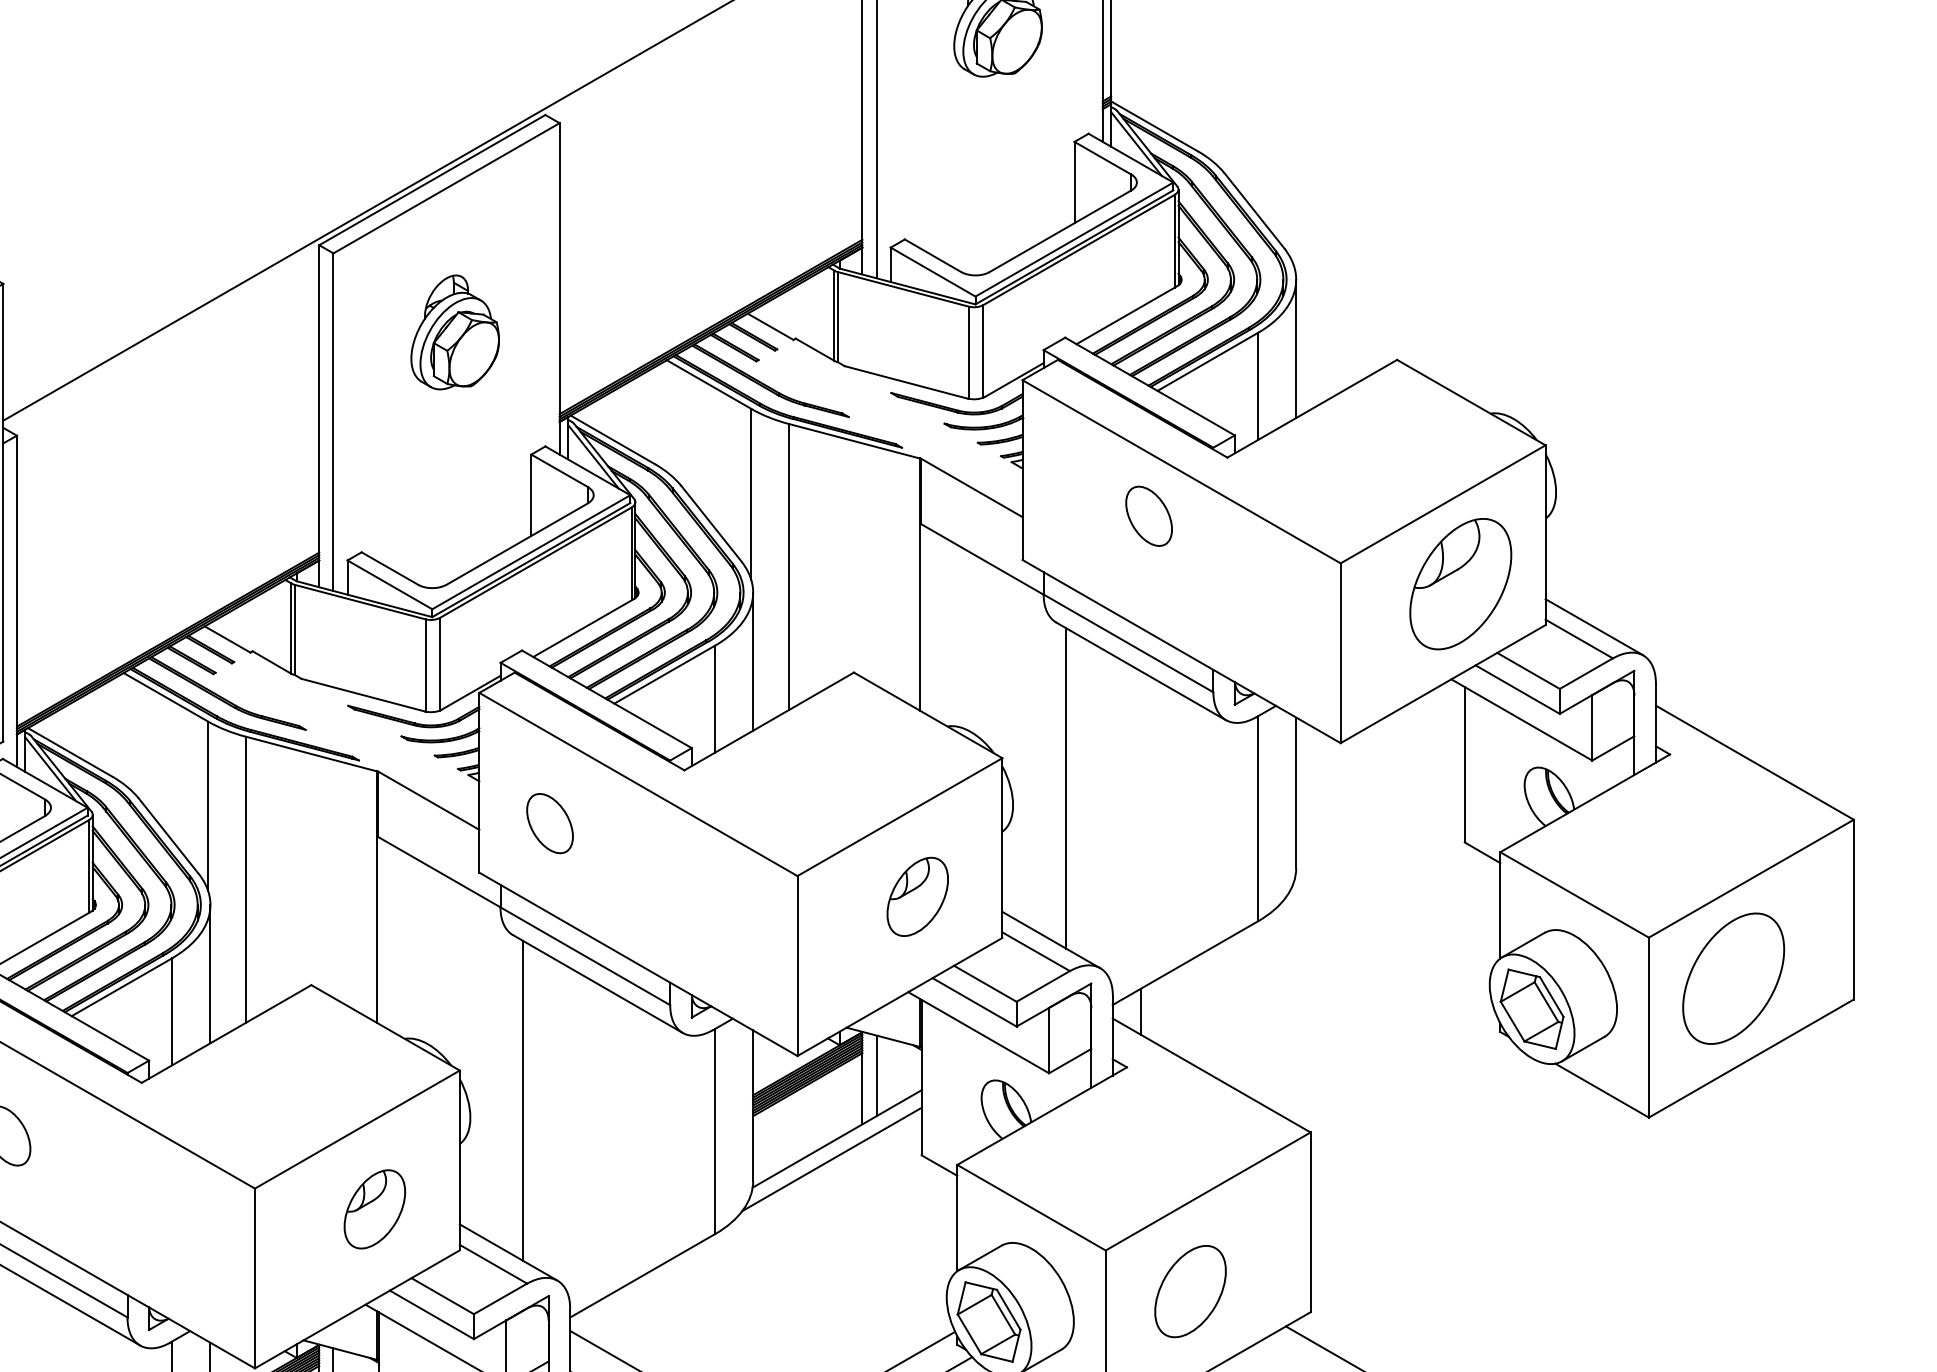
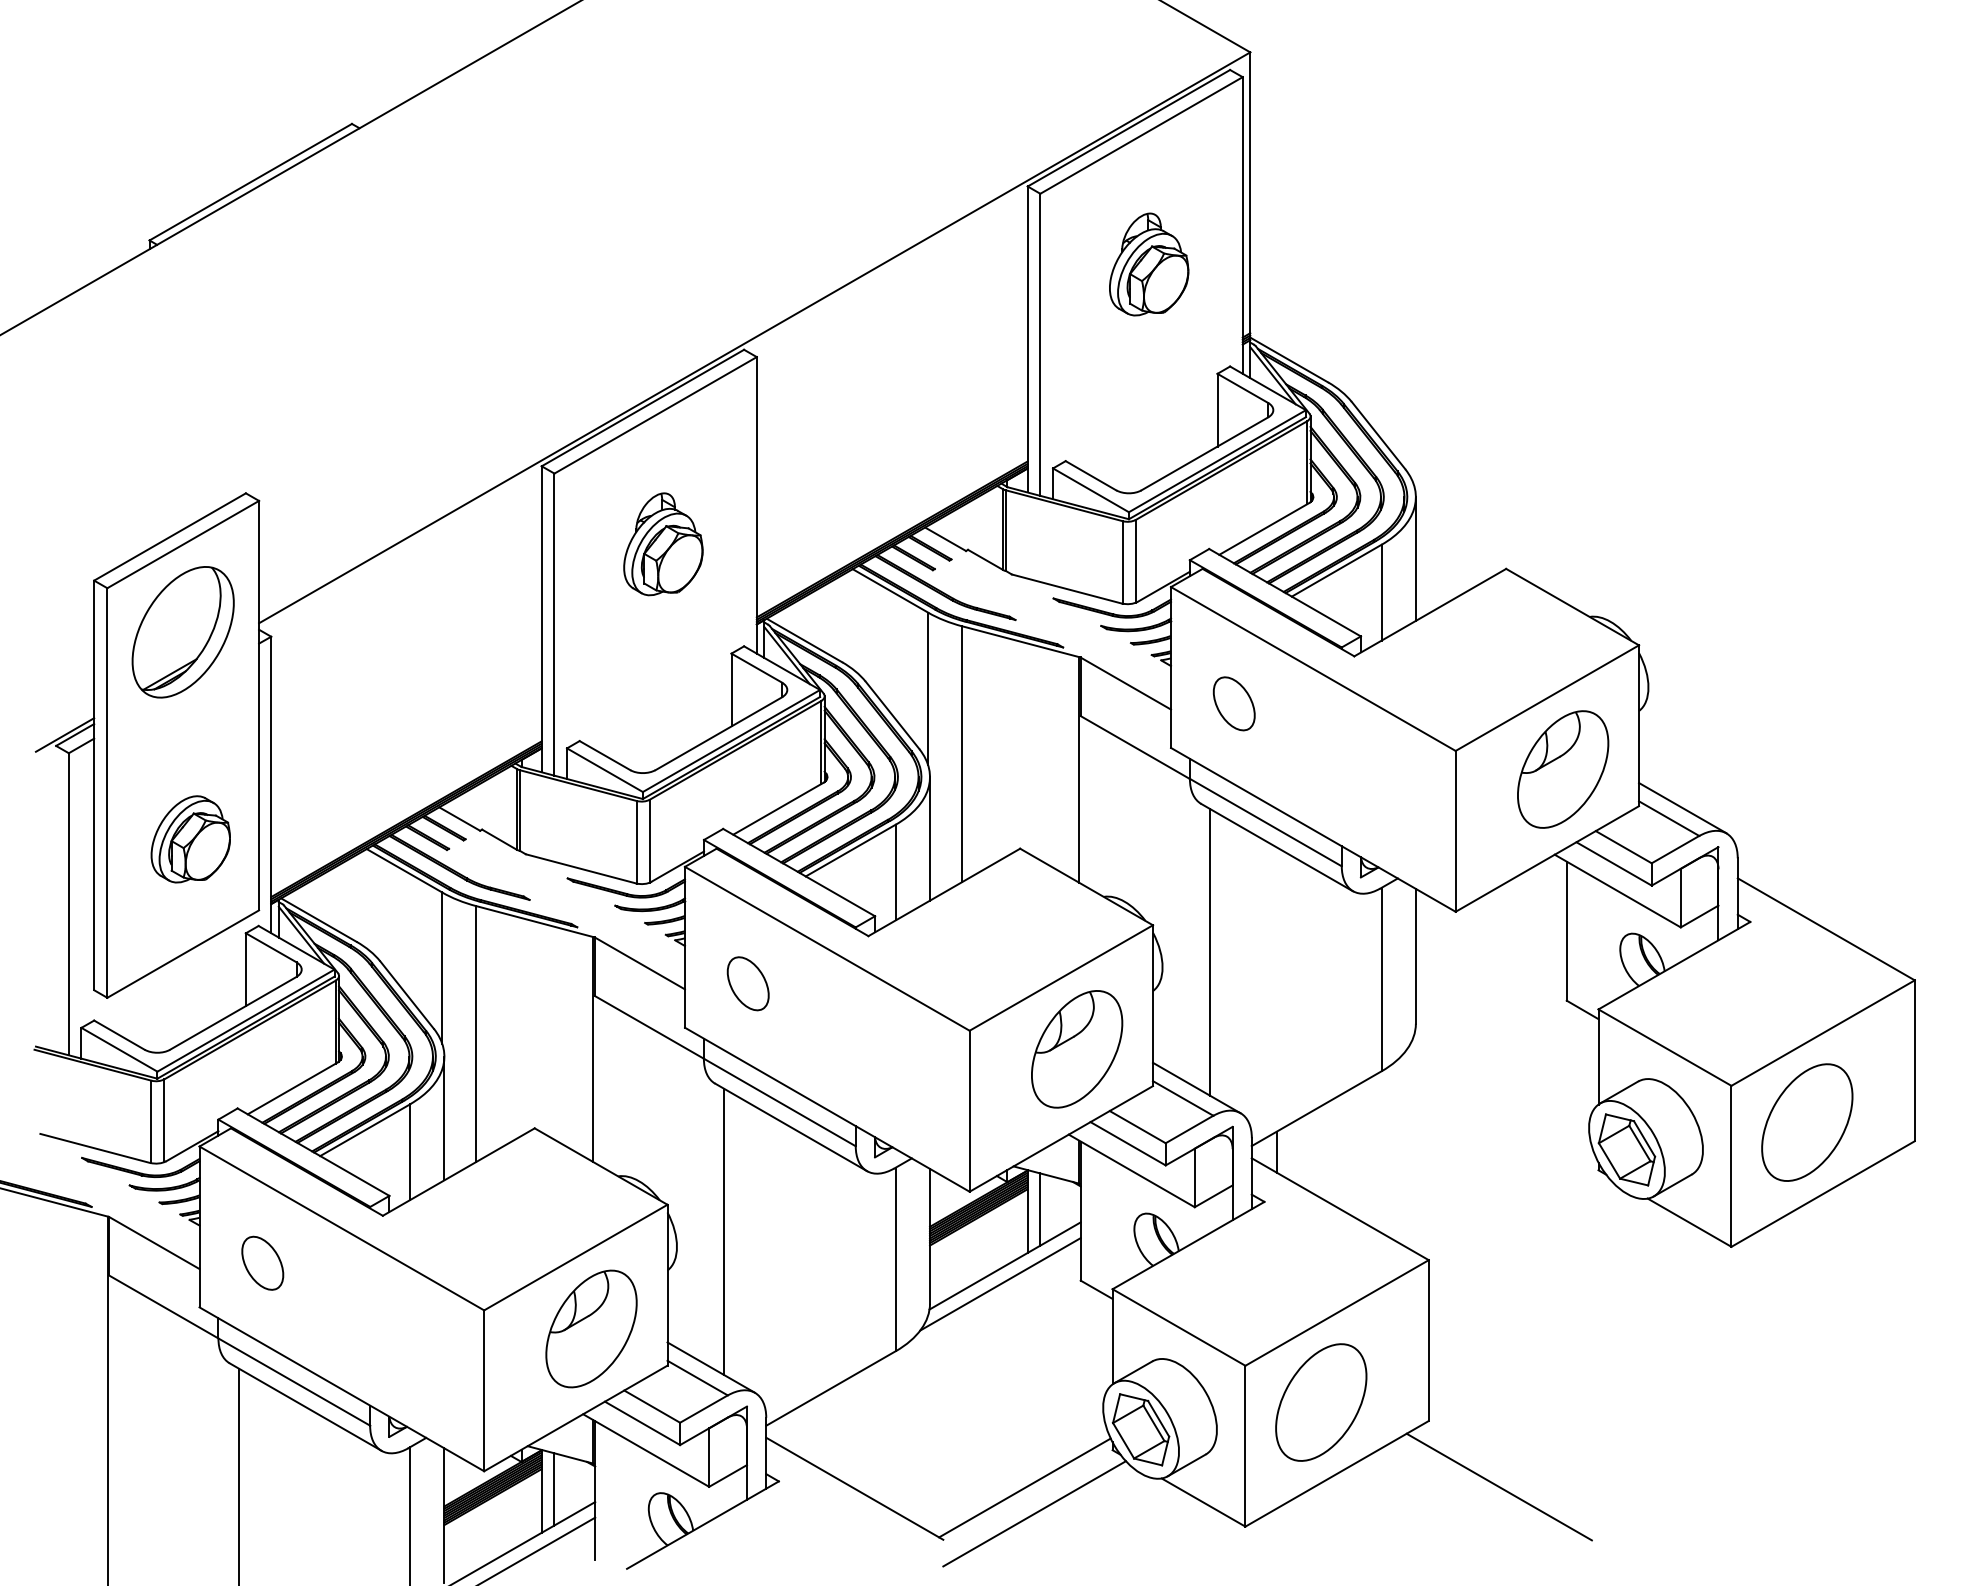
part: (1148, 515) -> (1233, 703), moved
part: (918, 897) -> (1077, 1049), size x1.67
part: (374, 1208) -> (591, 1328), size x1.67
part: (1190, 1291) -> (1321, 1402), size x1.43

